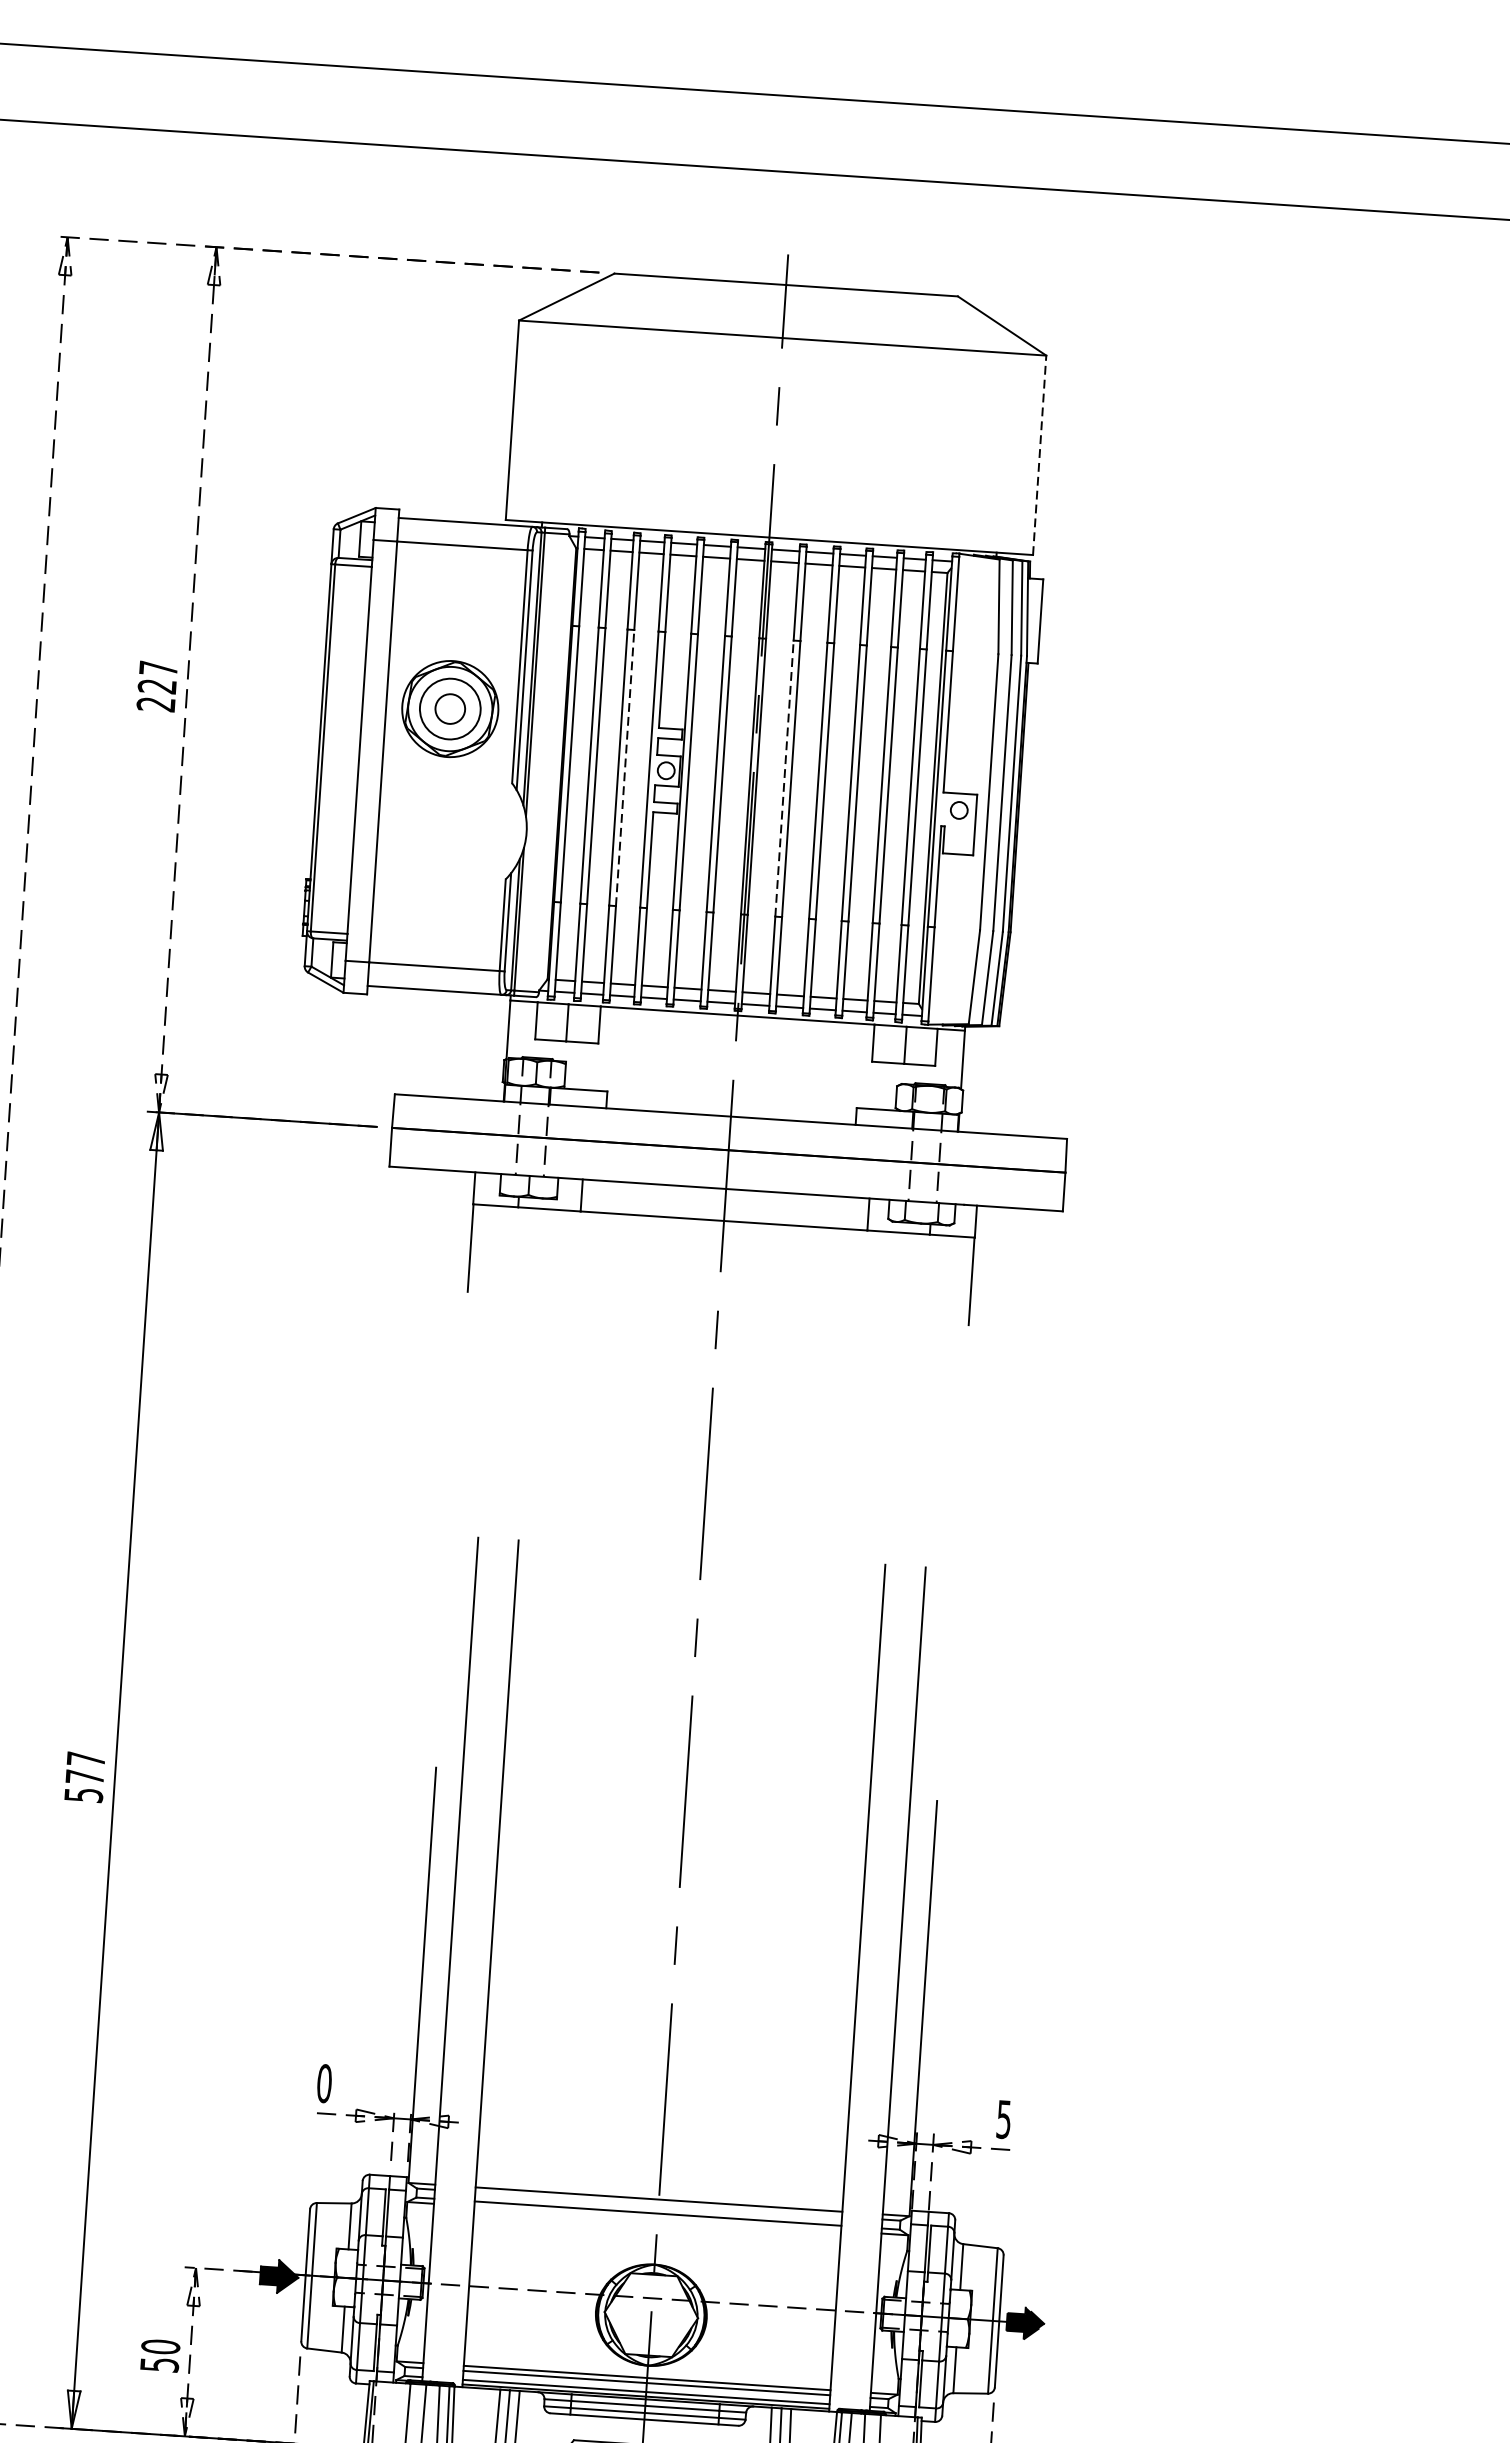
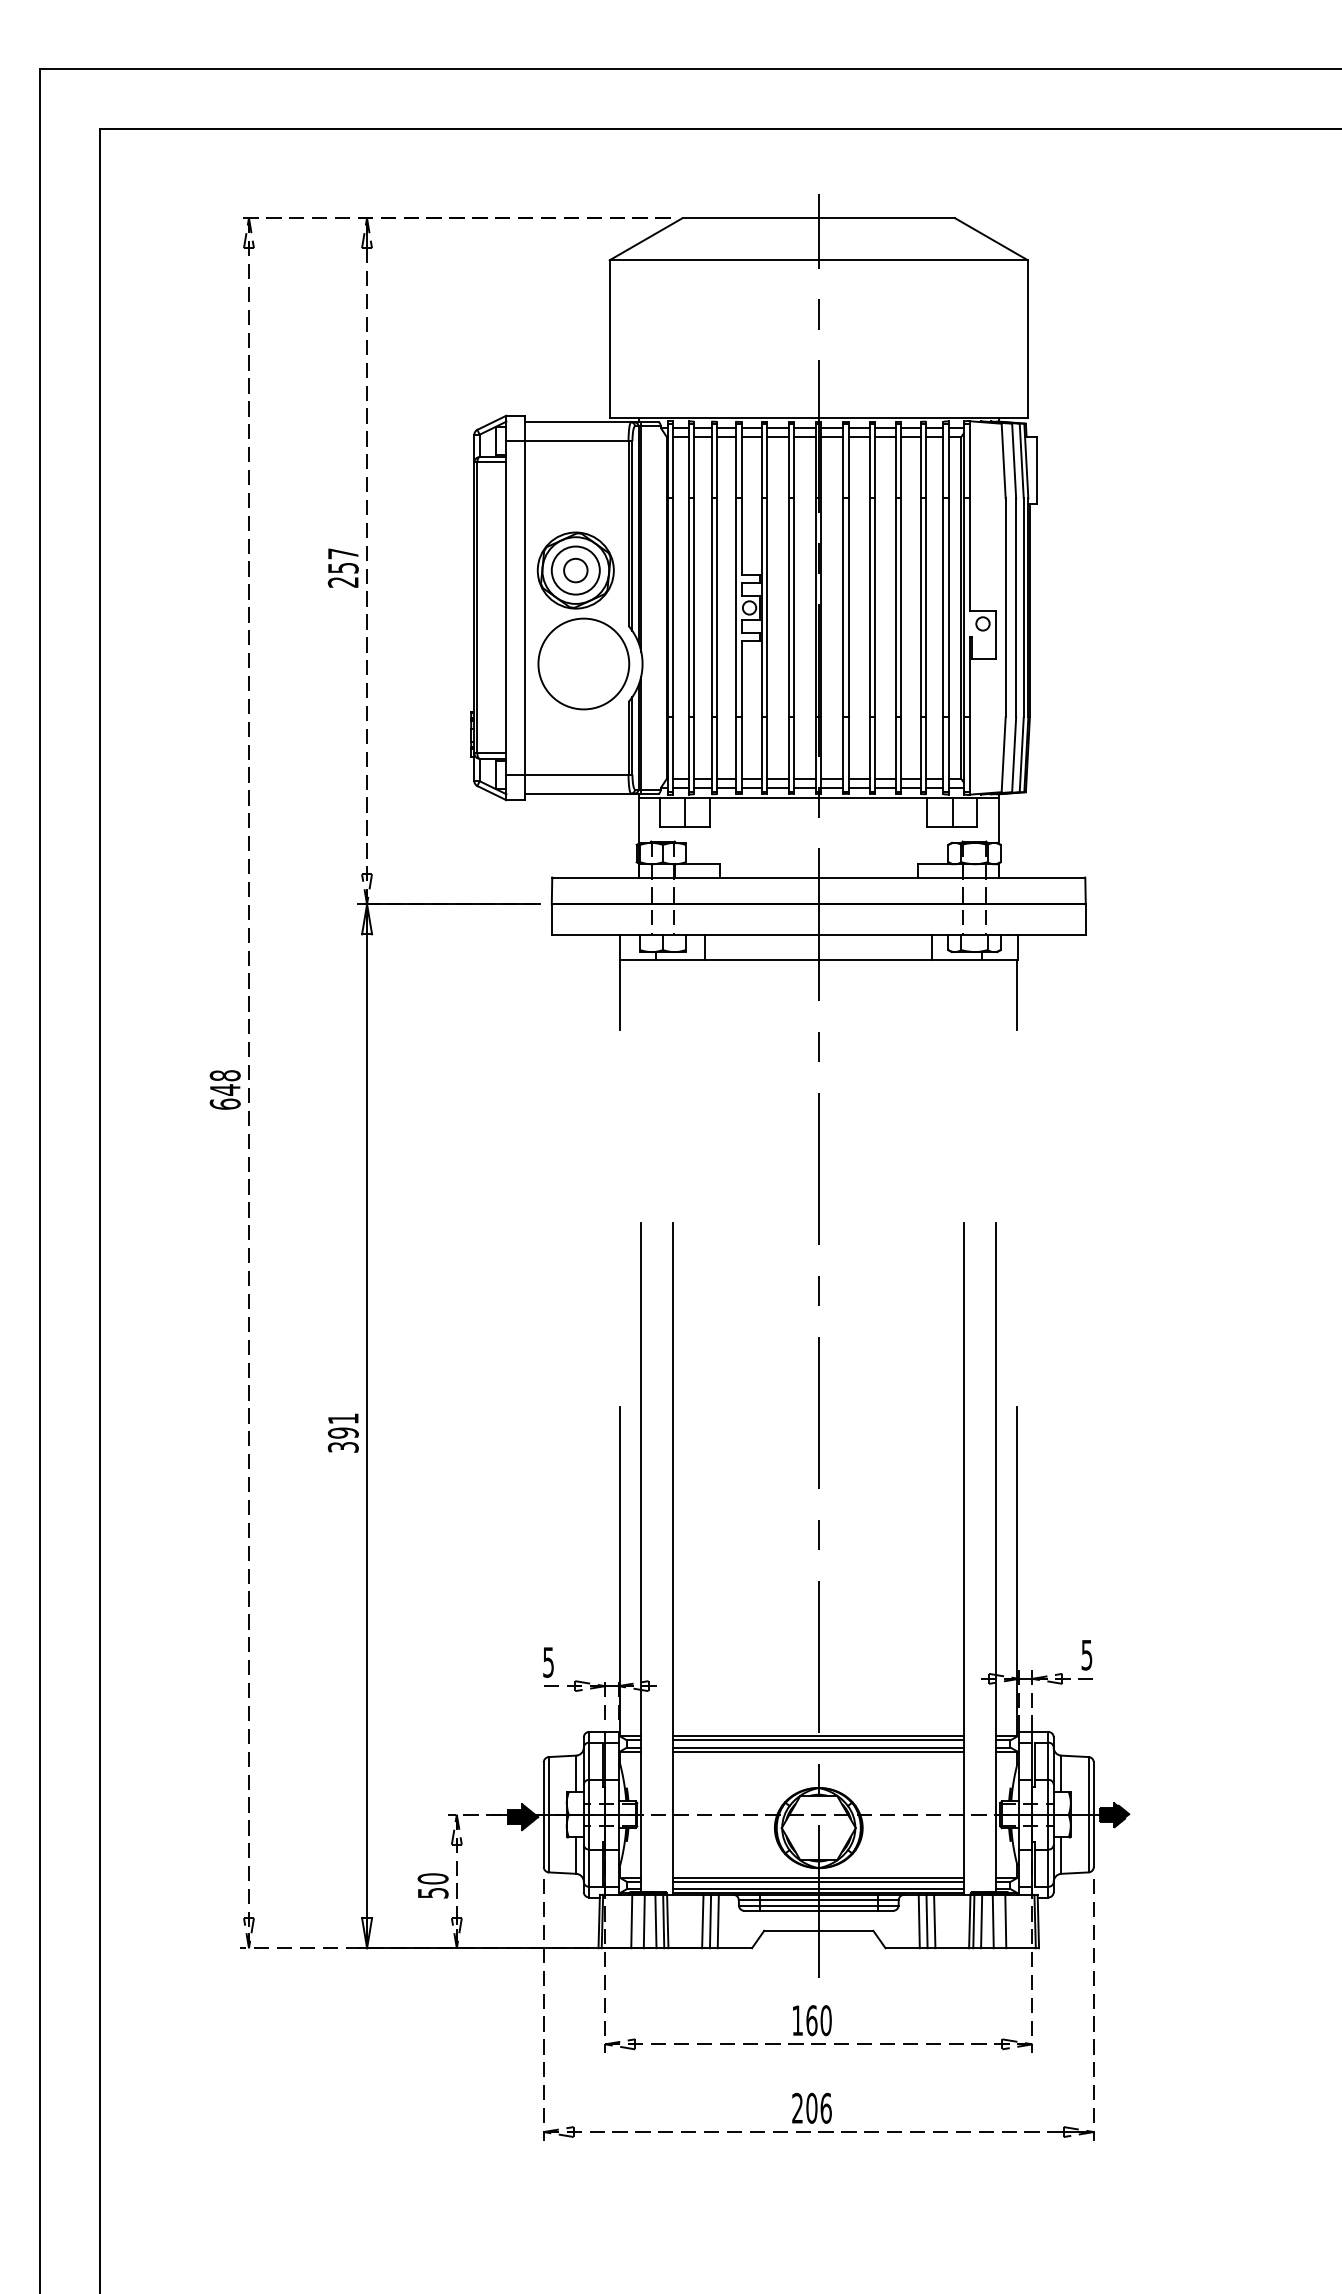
line: (1039, 454) -> (1027, 338), dashed -> solid
text: (156, 686) -> (342, 568), 227 -> 257
line: (624, 767) -> (716, 607), dashed -> solid
line: (784, 778) -> (843, 607), dashed -> solid
circle: (452, 826) -> (583, 663), added
text: (83, 1776) -> (342, 1432), 577 -> 391
text: (324, 2083) -> (548, 1662), 0 -> 5
line: (658, 2204) -> (818, 1740), added
line: (657, 2218) -> (818, 1751), added

